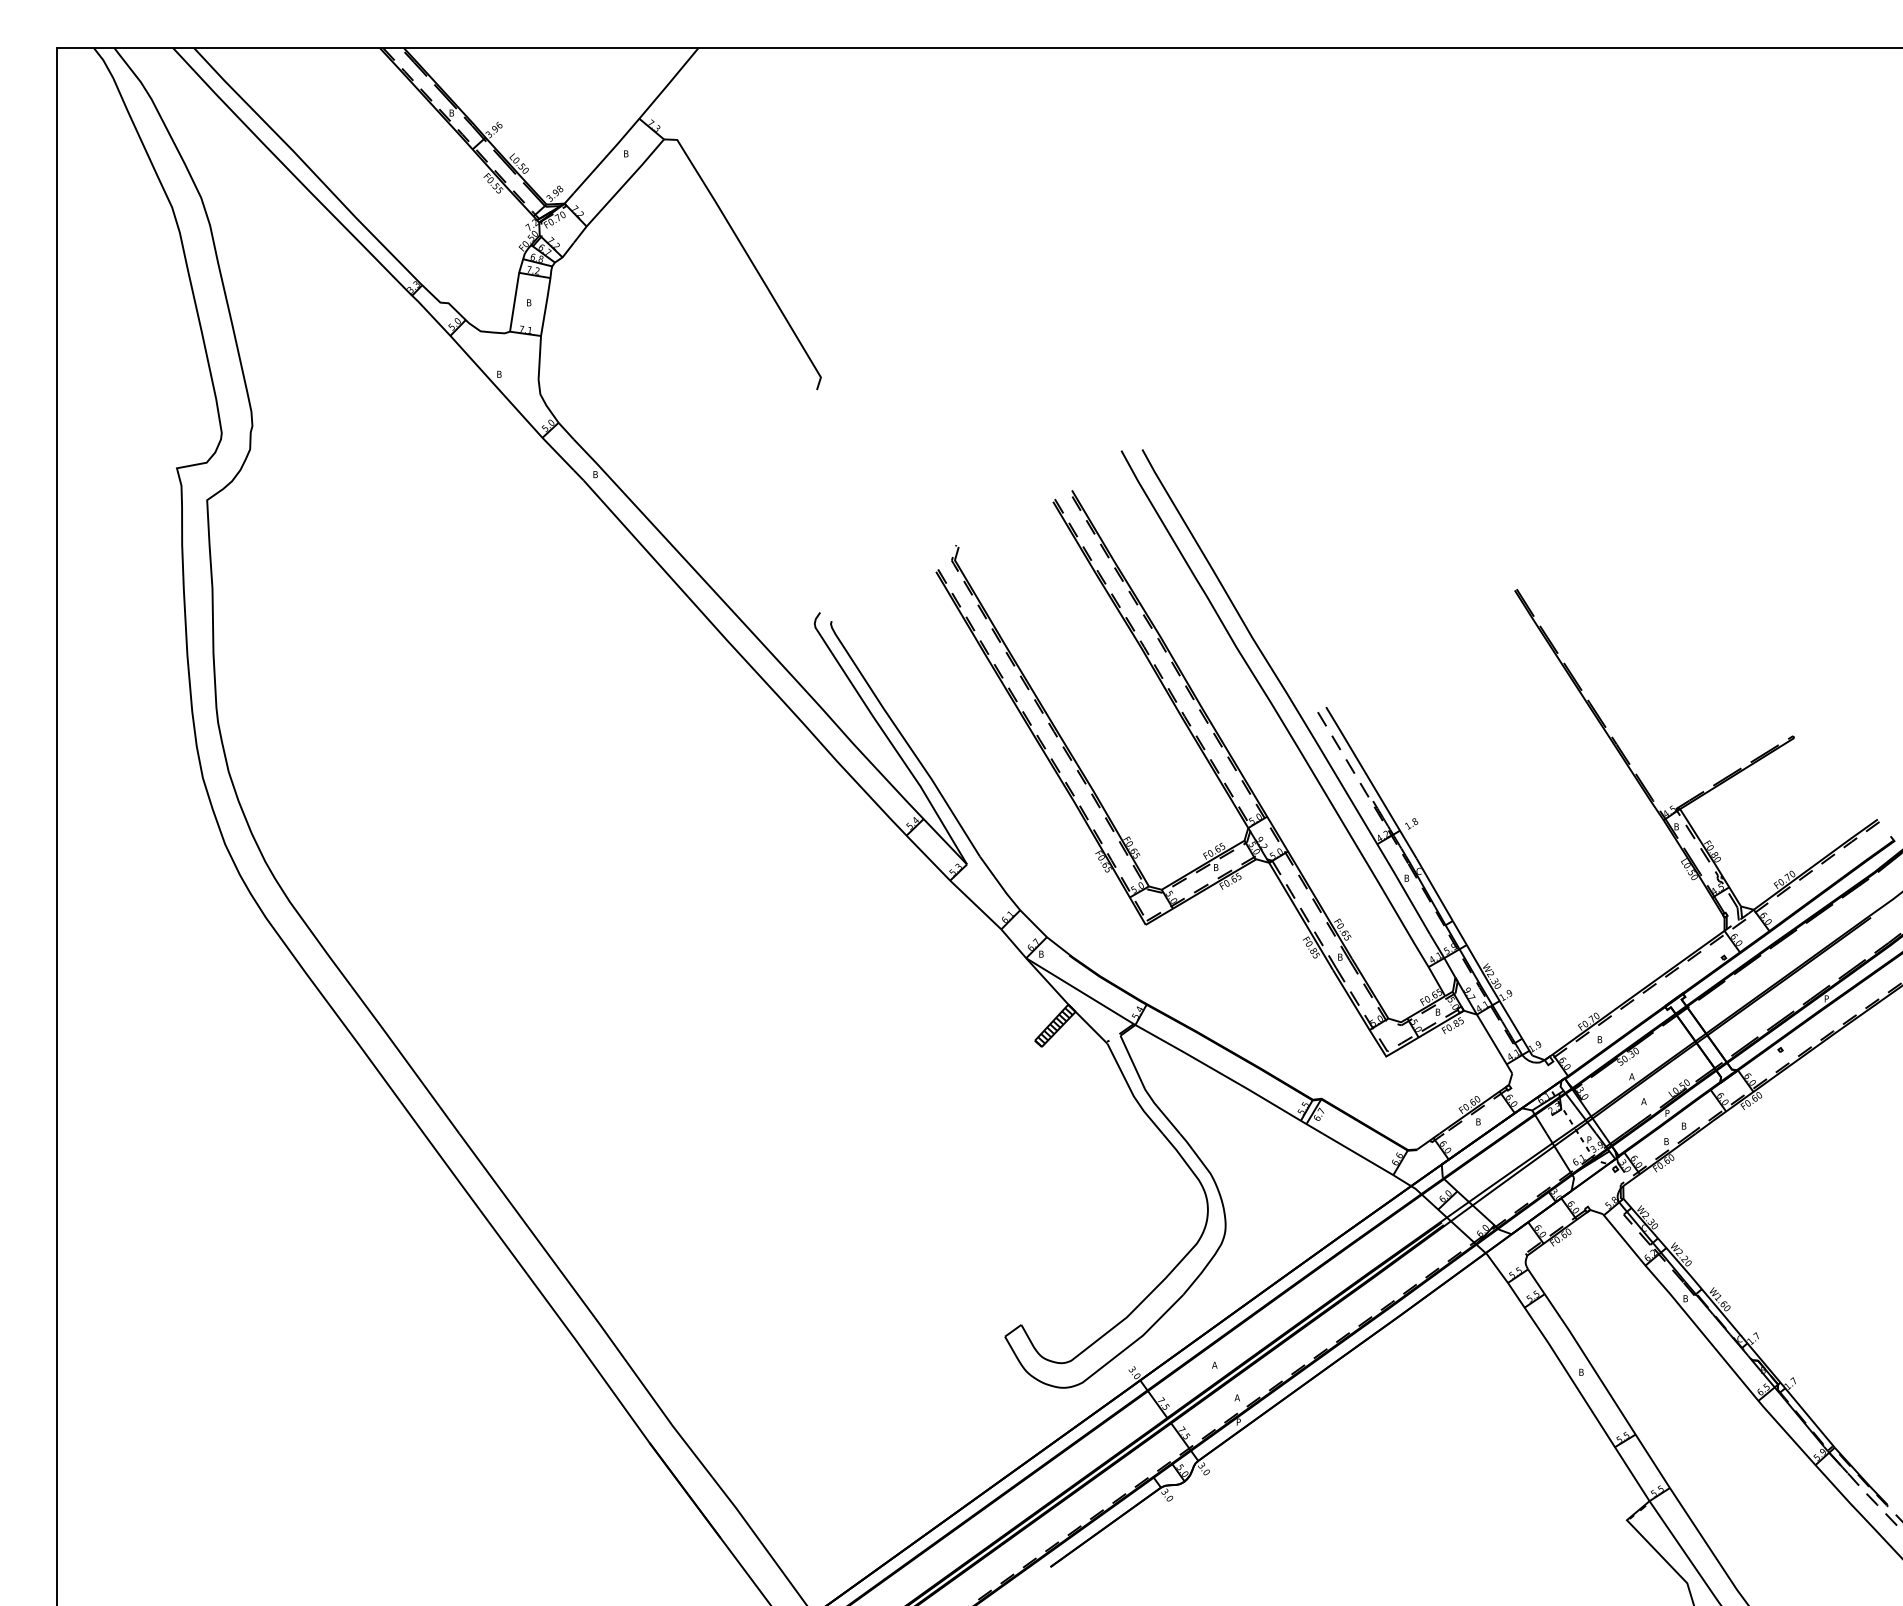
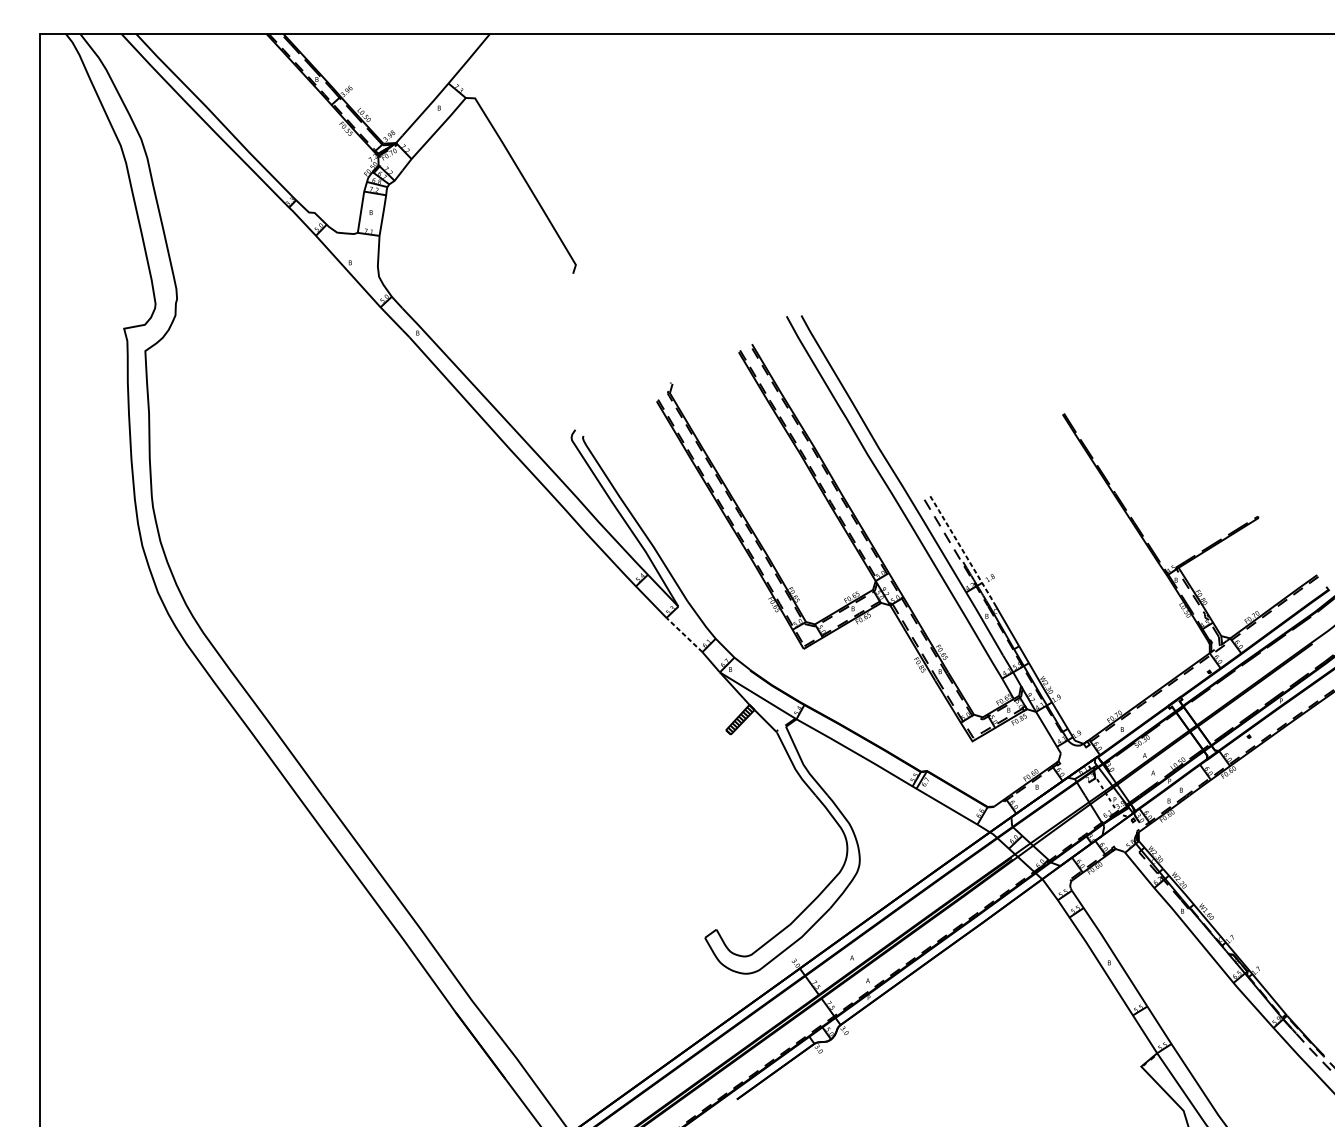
line: (1371, 782) -> (962, 549), solid -> dashed
line: (975, 904) -> (684, 634), solid -> dashed

